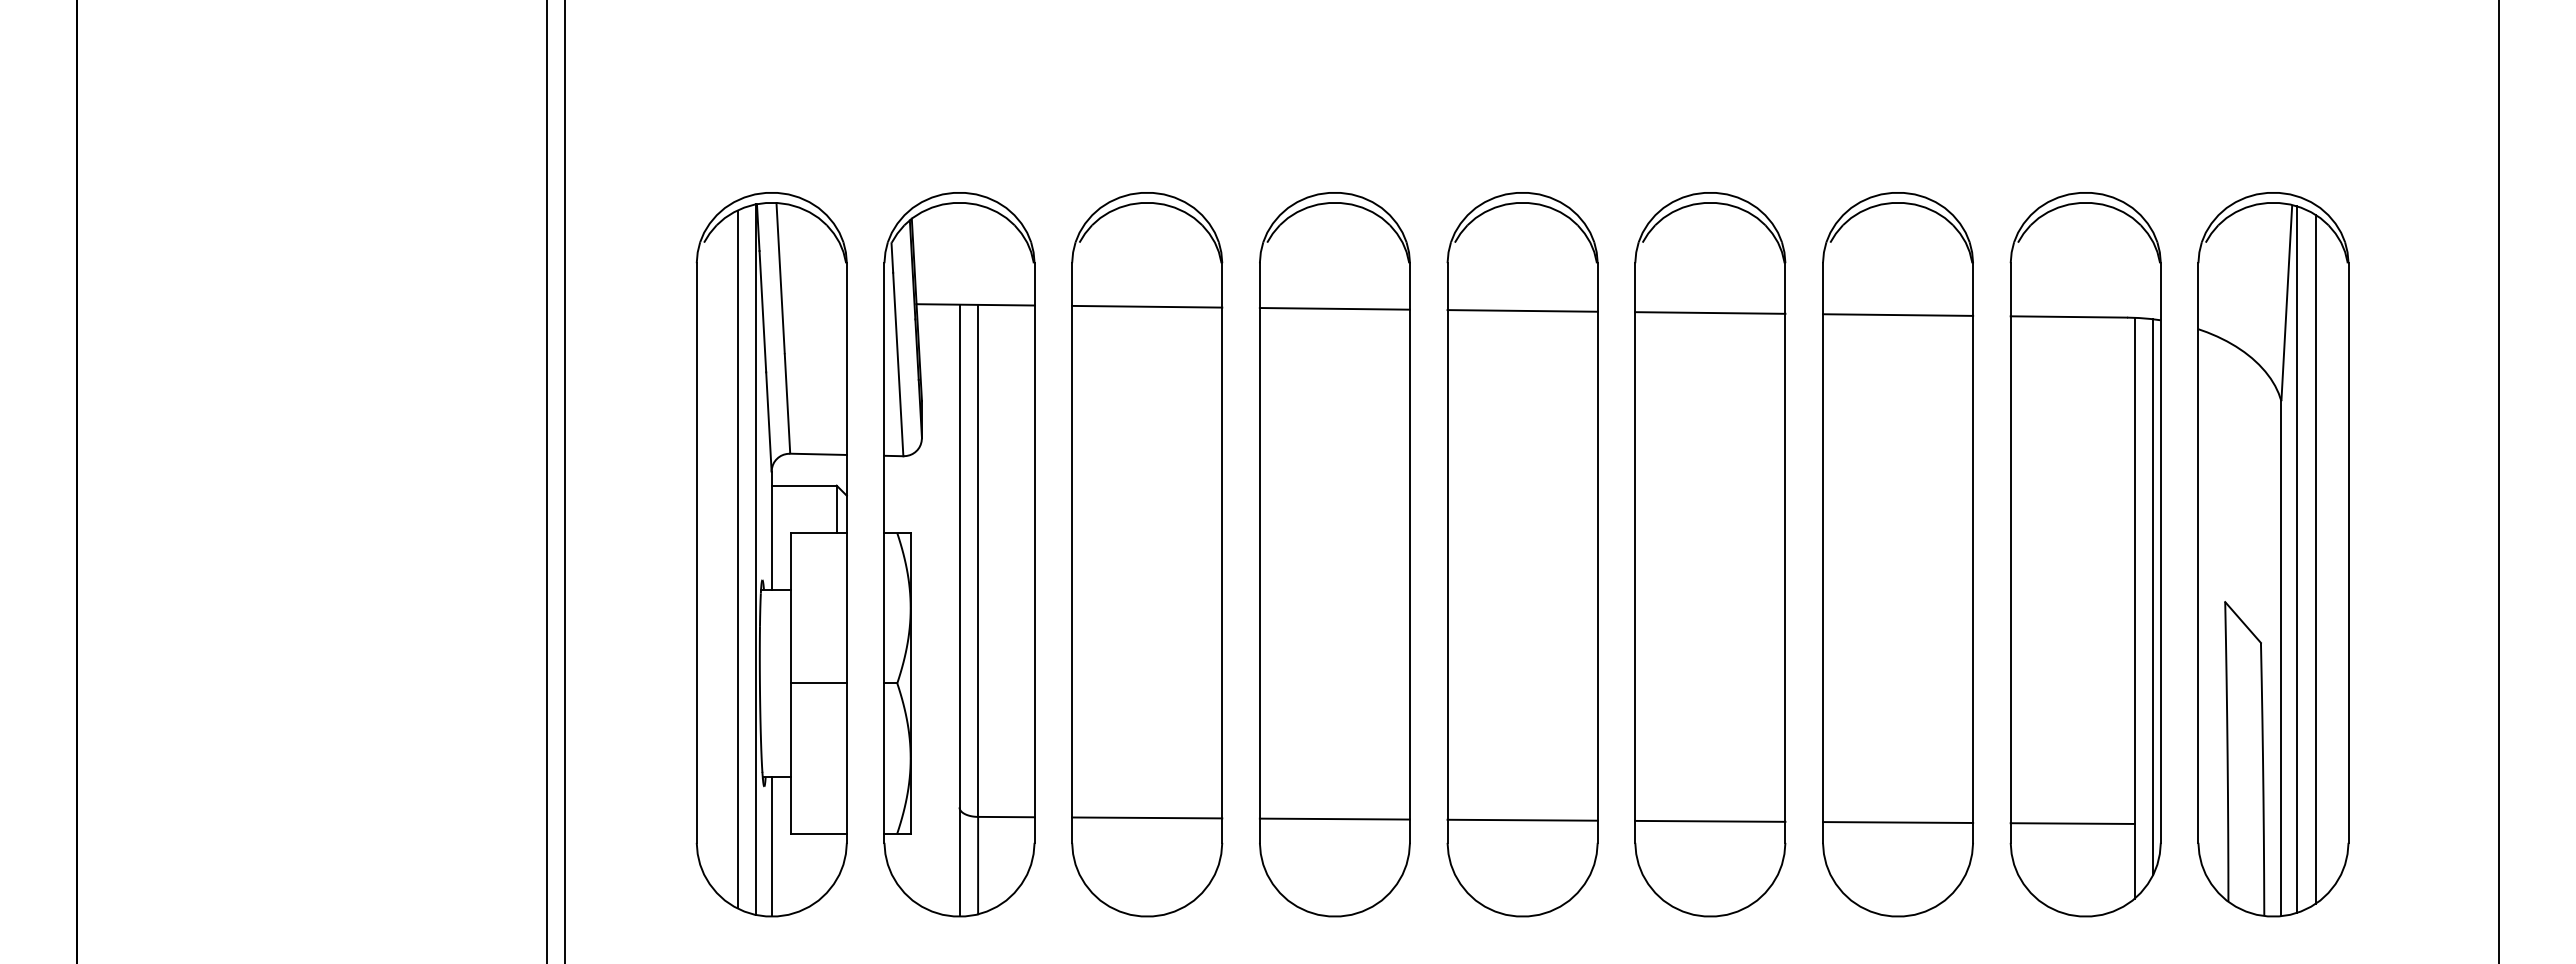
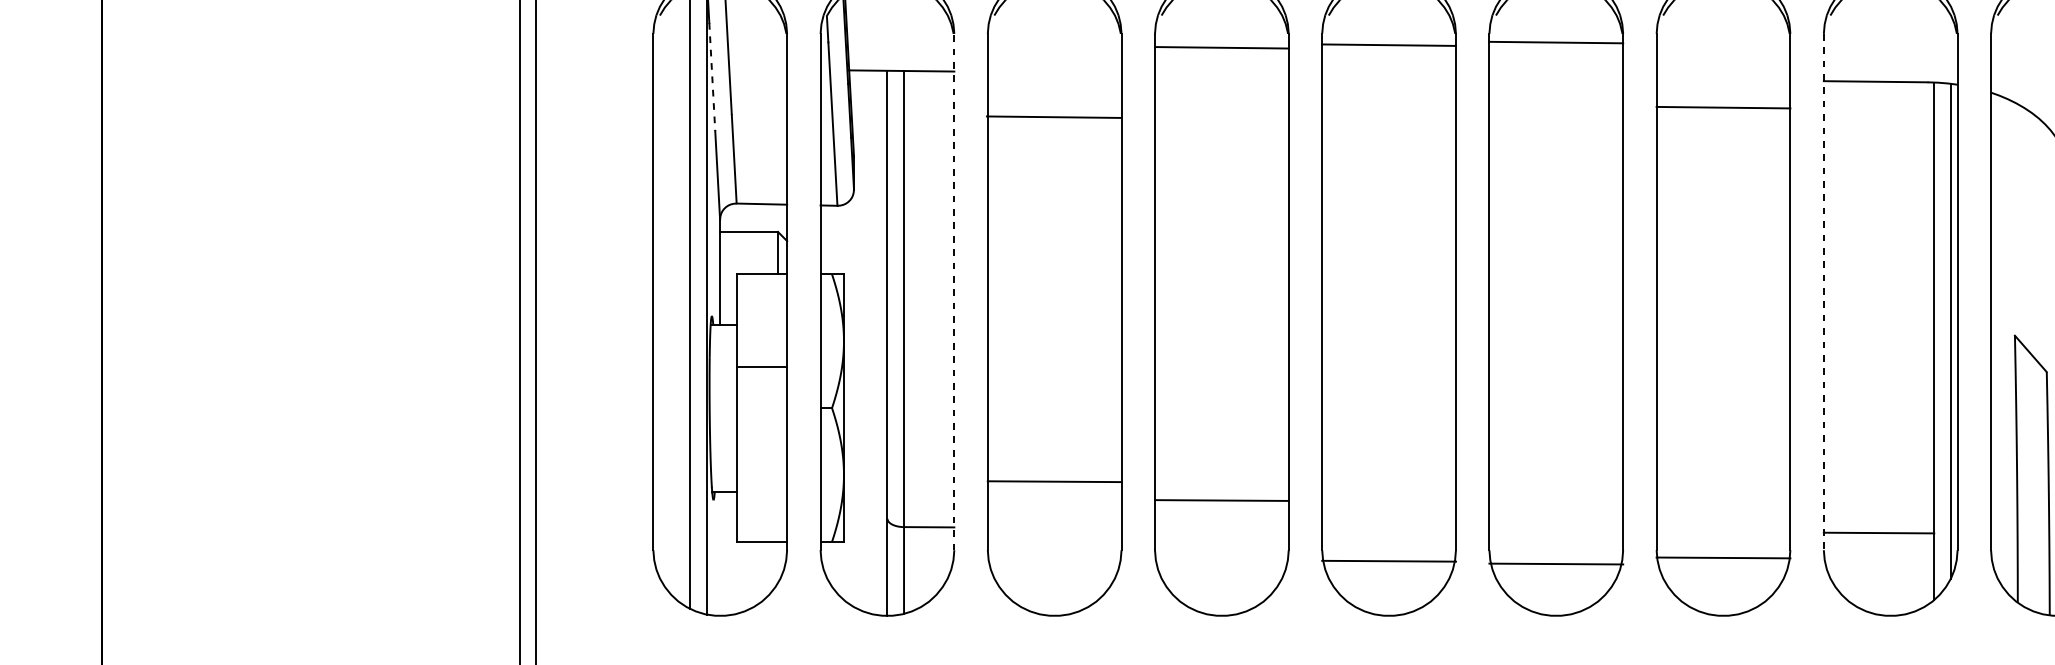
line: (1147, 306) -> (1054, 116), moved
line: (1334, 308) -> (1221, 47), moved
line: (1522, 310) -> (1388, 44), moved
line: (762, 311) -> (711, 76), solid -> dashed
line: (1710, 312) -> (1556, 42), moved
line: (1897, 314) -> (1723, 107), moved
line: (1034, 553) -> (954, 292), solid -> dashed
line: (2010, 553) -> (1823, 292), solid -> dashed
line: (818, 683) -> (761, 367), moved
line: (1147, 817) -> (1054, 481), moved
line: (1334, 818) -> (1221, 500), moved
line: (1522, 819) -> (1388, 560), moved
line: (1710, 820) -> (1556, 563), moved
line: (1897, 822) -> (1723, 557), moved
line: (771, 846) -> (719, 553), removed

